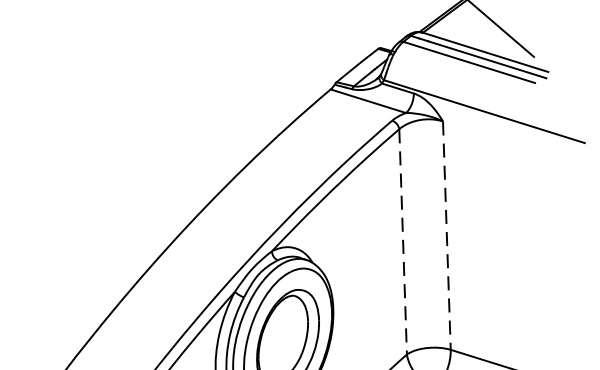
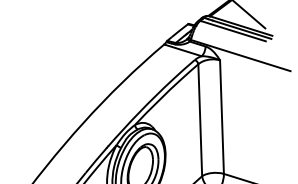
line: (445, 236) -> (221, 117), dashed -> solid
line: (403, 242) -> (200, 120), dashed -> solid

